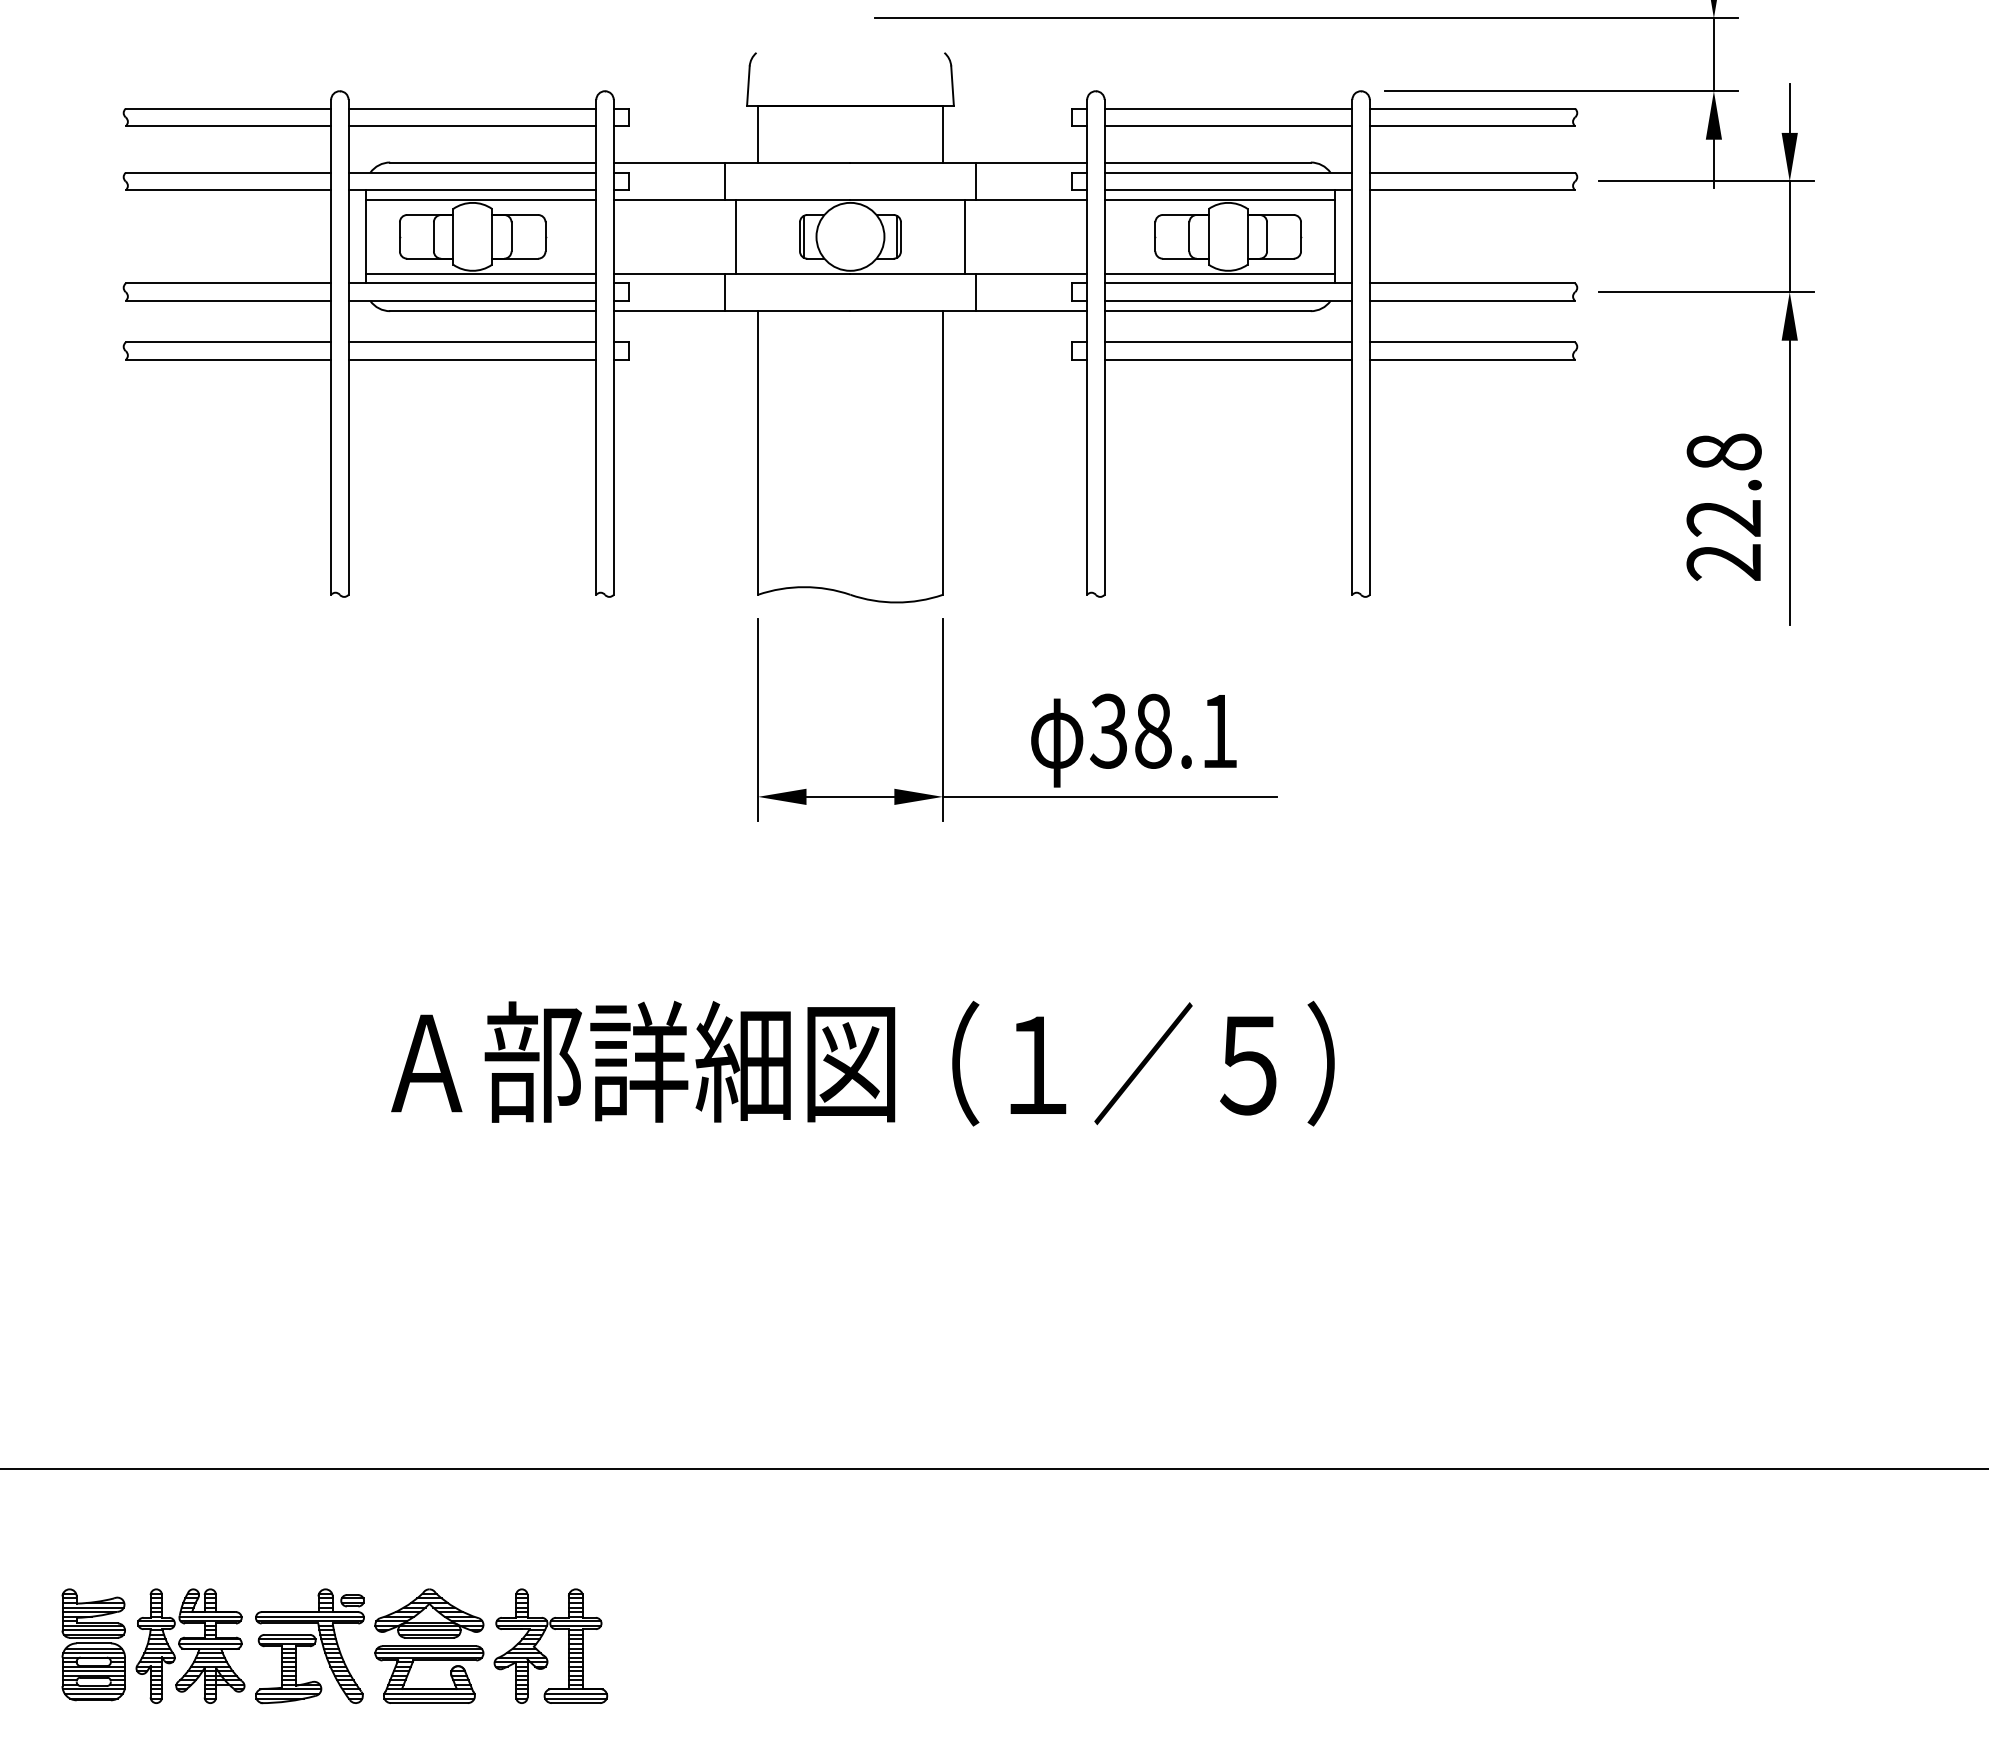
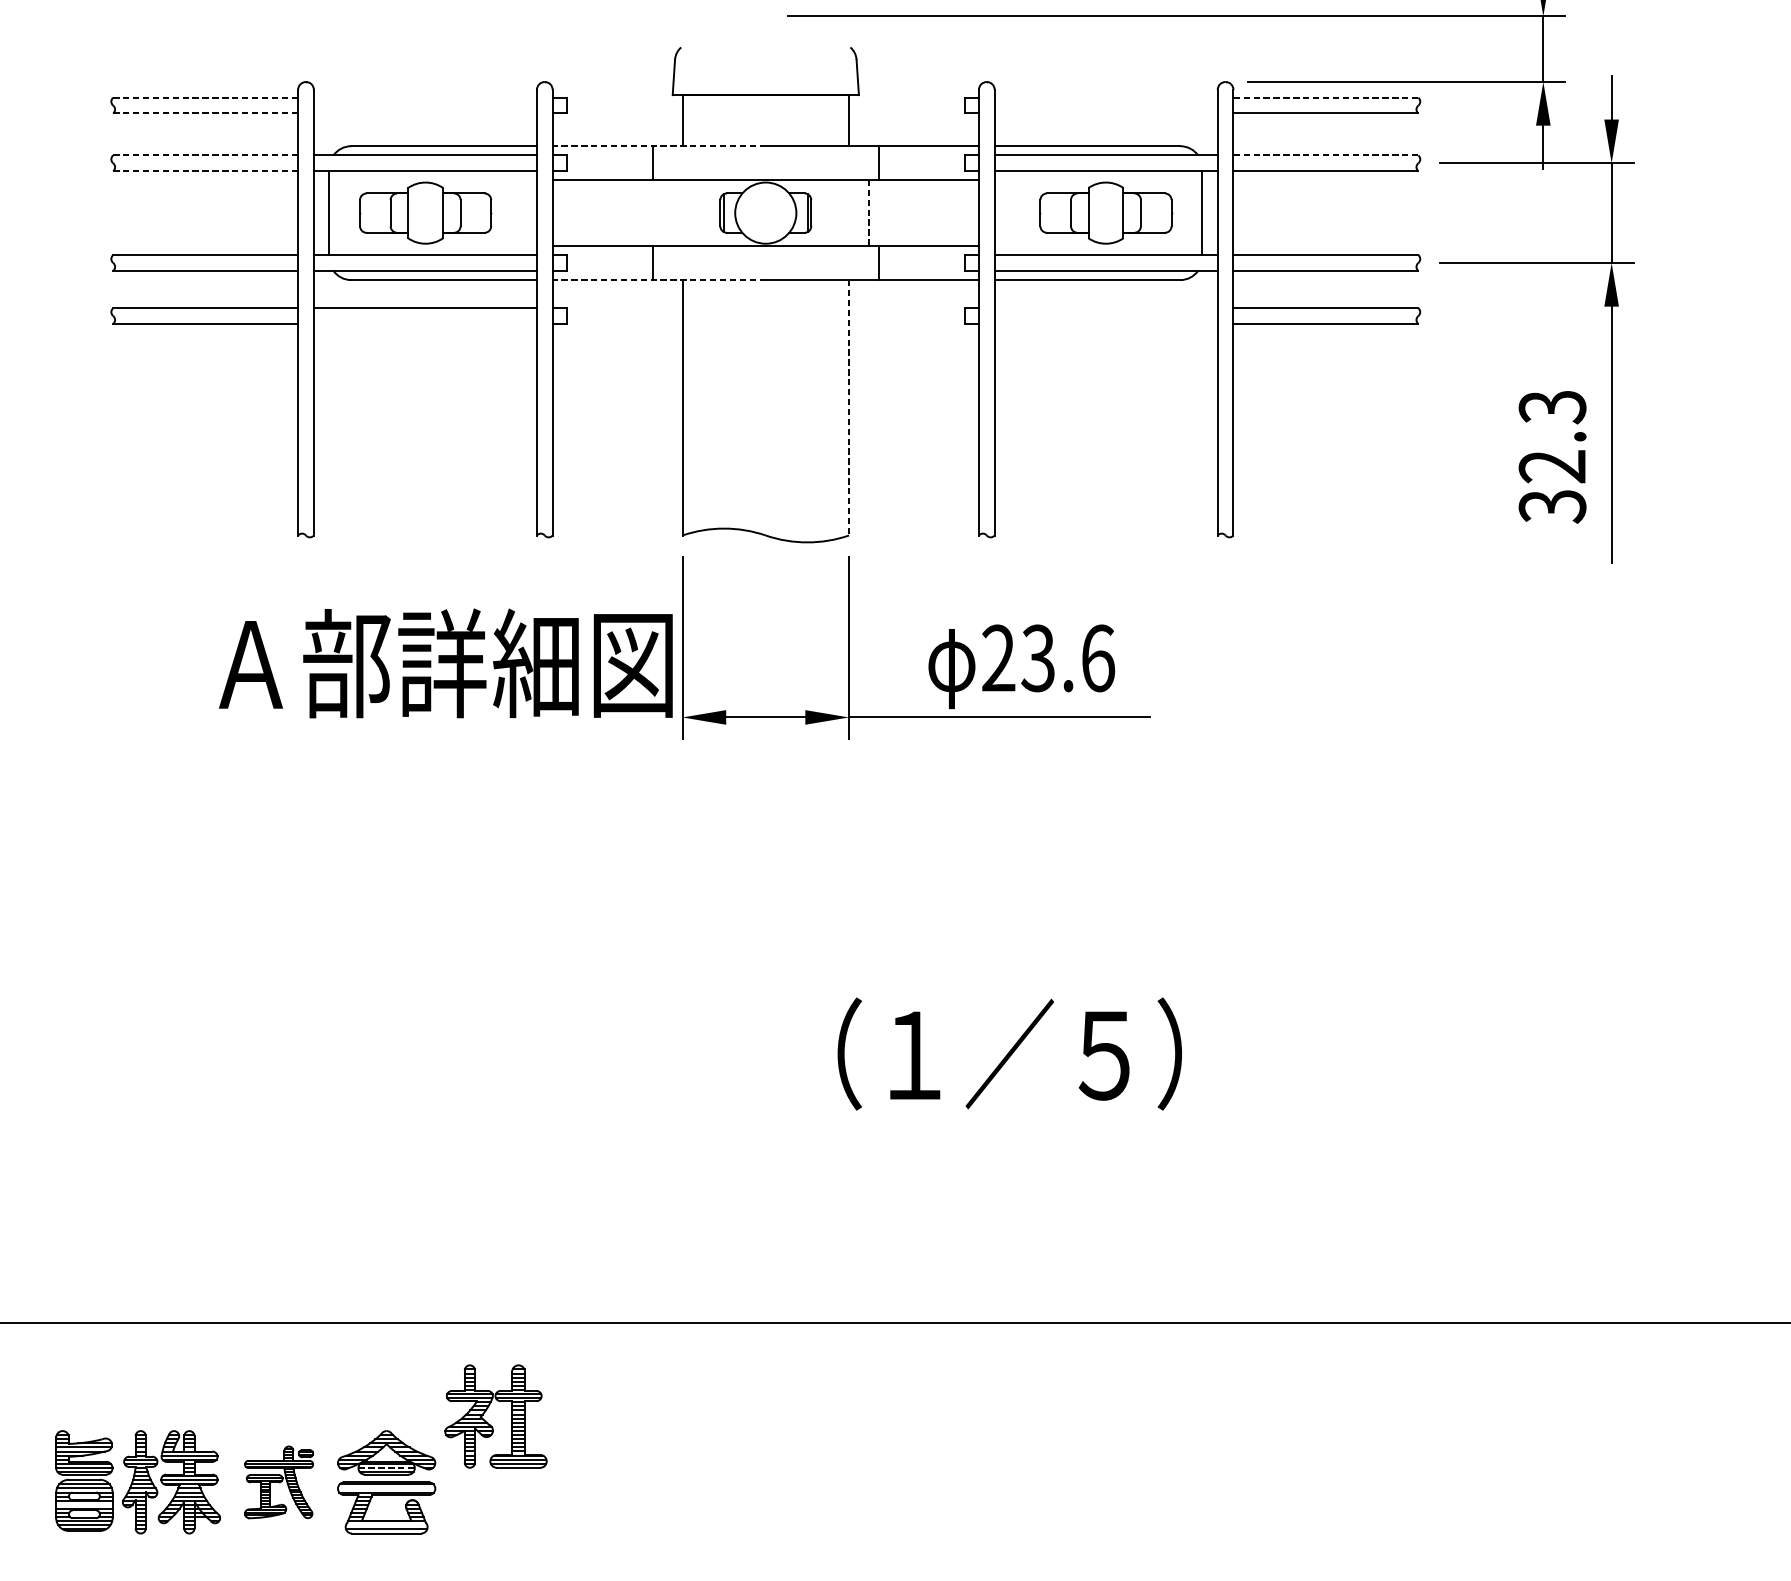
line: (228, 108) -> (205, 97), solid -> dashed
line: (472, 108) -> (425, 97), removed
line: (1228, 108) -> (1106, 97), removed
line: (1472, 108) -> (1325, 97), solid -> dashed
line: (228, 126) -> (205, 113), solid -> dashed
line: (472, 126) -> (425, 113), removed
line: (1228, 126) -> (1106, 113), removed
line: (731, 162) -> (658, 146), solid -> dashed
line: (228, 172) -> (205, 155), solid -> dashed
line: (1472, 172) -> (1325, 155), solid -> dashed
line: (228, 190) -> (205, 171), solid -> dashed
line: (480, 199) -> (432, 179), removed
line: (1219, 199) -> (1098, 179), removed
line: (735, 236) -> (662, 212), removed
line: (965, 236) -> (869, 212), solid -> dashed
line: (480, 273) -> (432, 246), removed
line: (1219, 273) -> (1098, 246), removed
line: (731, 311) -> (658, 280), solid -> dashed
line: (1228, 342) -> (1106, 308), removed
line: (472, 359) -> (425, 323), removed
line: (1228, 359) -> (1106, 323), removed
line: (942, 453) -> (848, 408), solid -> dashed
text: (1723, 507) -> (1551, 456), 22.8 -> 32.3
text: (1164, 730) -> (1048, 657), 38.1 -> 23.6
text: (643, 1061) -> (446, 663), moved
text: (1143, 1063) -> (1009, 1053), moved
line: (429, 1630) -> (386, 1468), solid -> dashed
part: (309, 1646) -> (278, 1482), size x0.7
line: (429, 1653) -> (386, 1488), removed
part: (545, 1655) -> (491, 1424), moved
line: (93, 1671) -> (84, 1505), removed
line: (429, 1694) -> (386, 1525), removed

